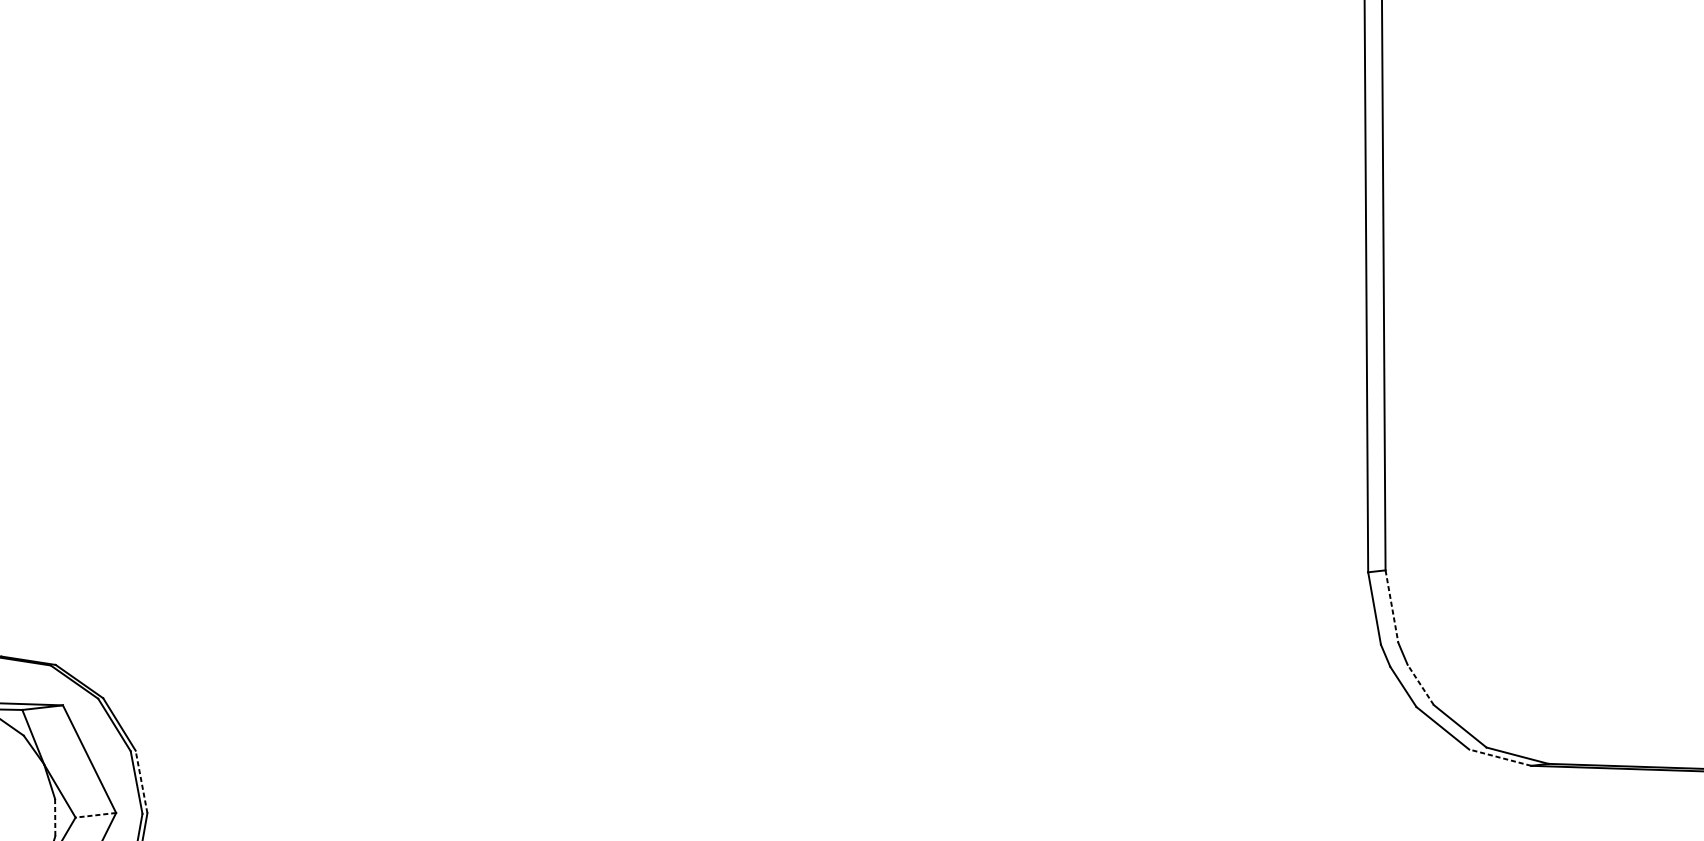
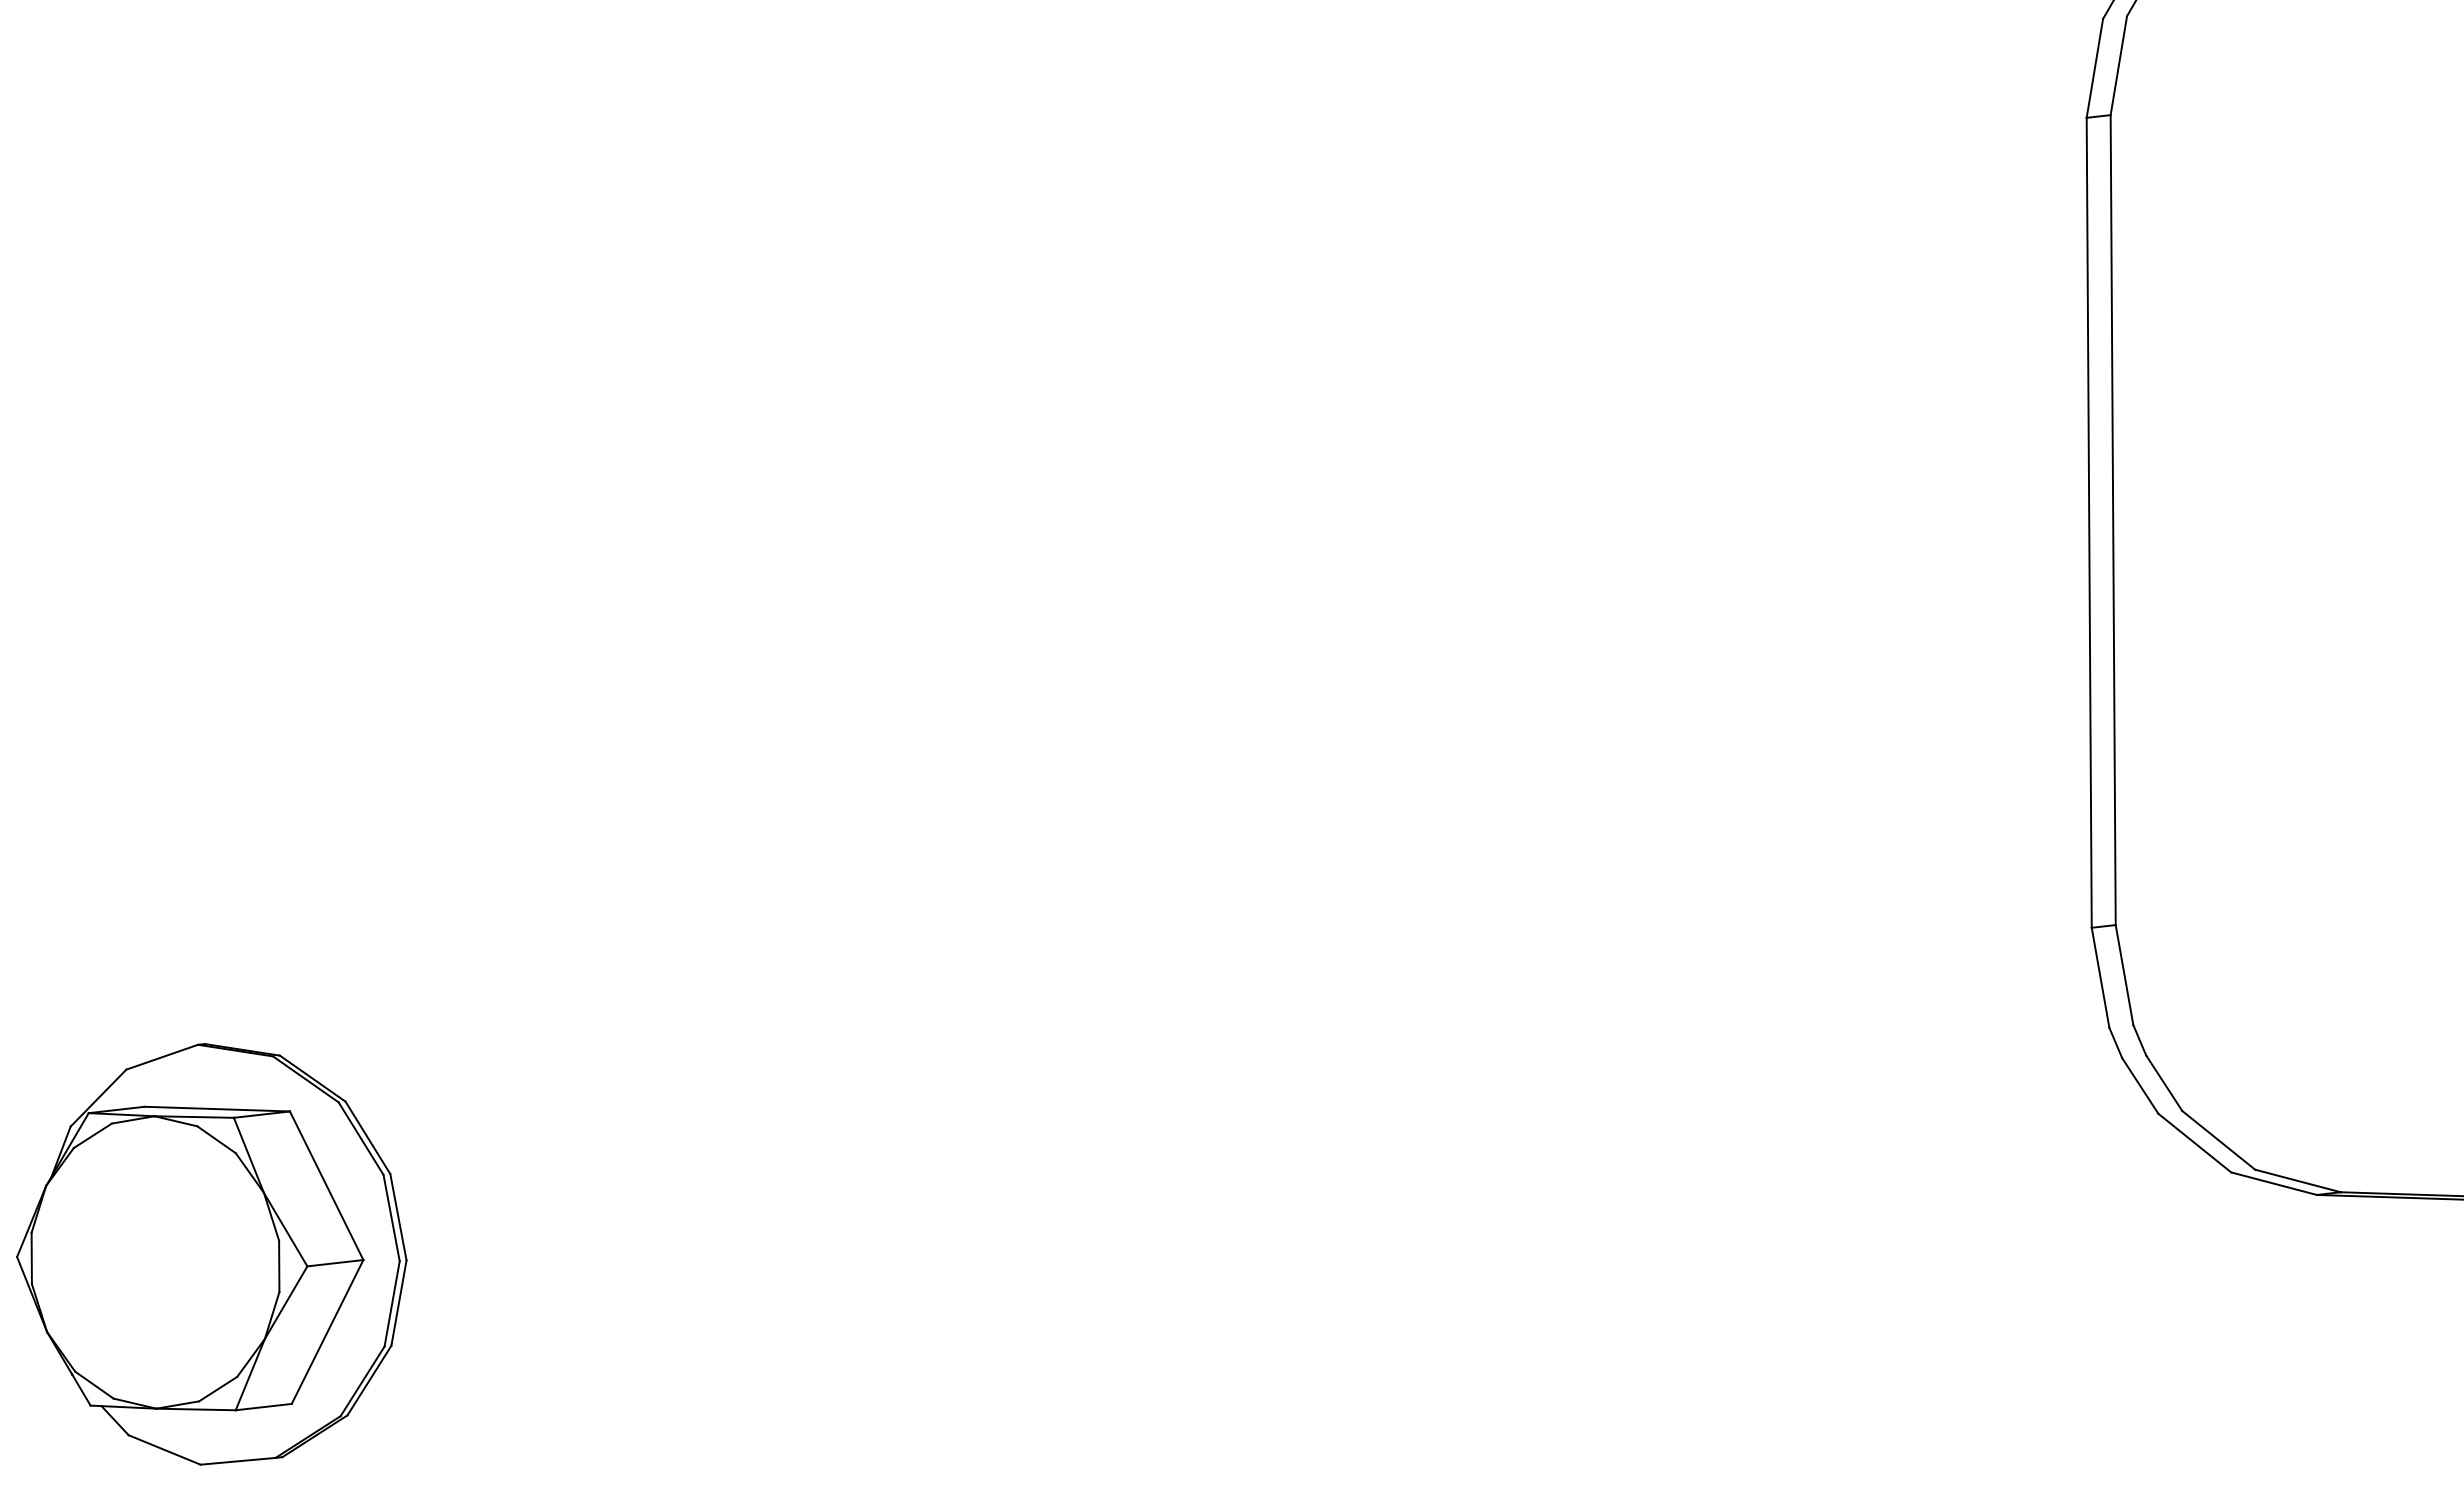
line: (1391, 606) -> (2124, 975), dashed -> solid
line: (1420, 684) -> (2163, 1082), dashed -> solid
line: (1499, 757) -> (2273, 1183), dashed -> solid
line: (141, 782) -> (398, 1217), dashed -> solid
line: (95, 815) -> (334, 1263), dashed -> solid
line: (55, 817) -> (279, 1266), dashed -> solid

